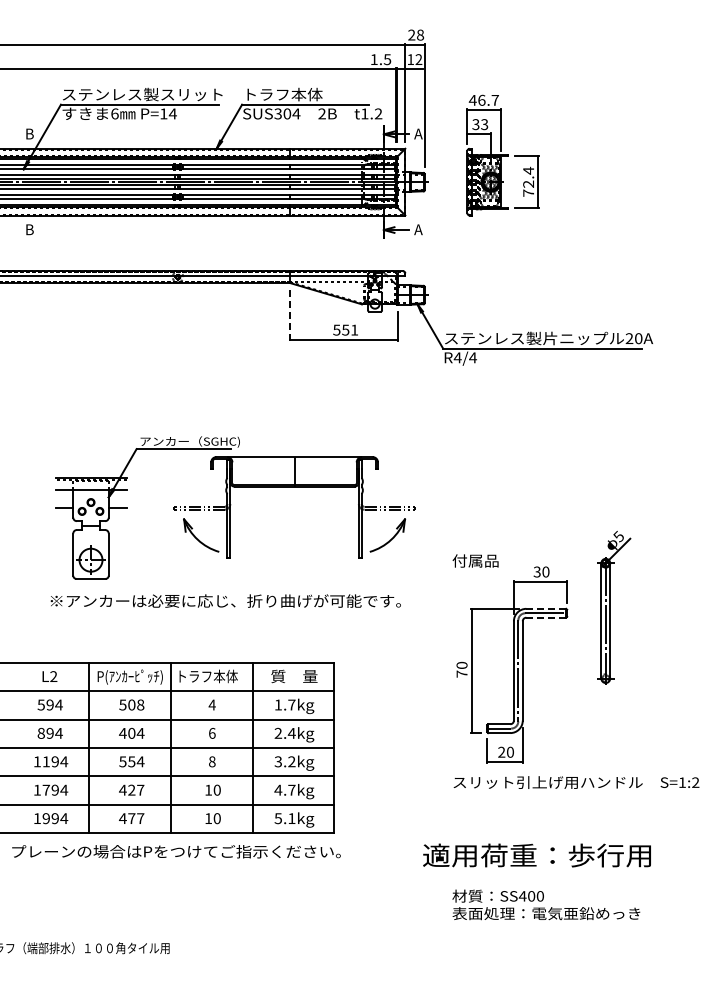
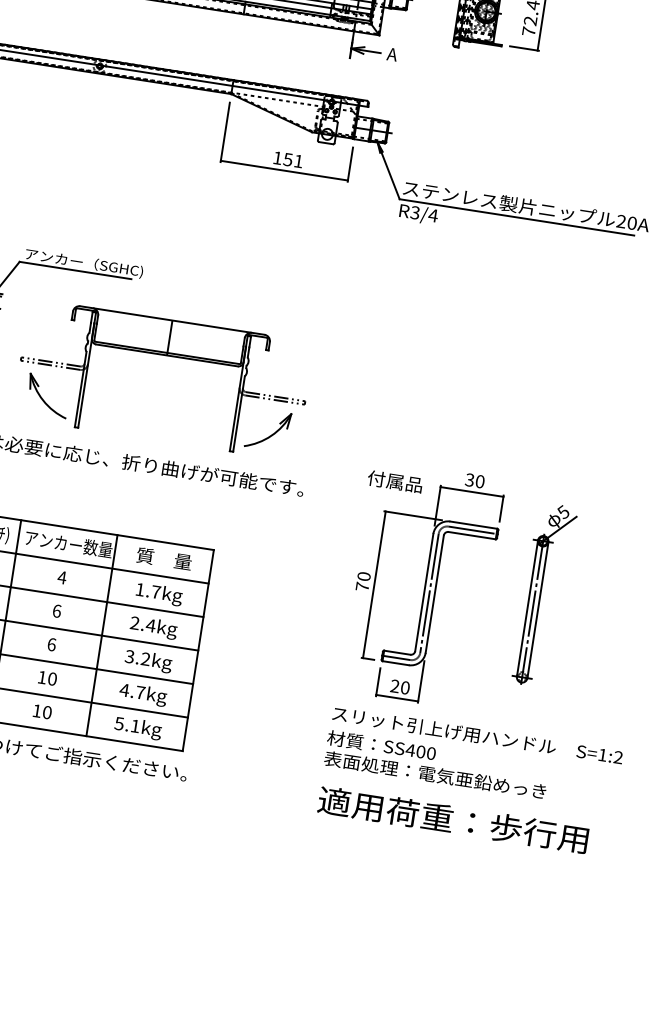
line: (290, 315) -> (225, 132), dashed -> solid
text: (336, 329) -> (277, 157), 551 -> 151
text: (457, 357) -> (415, 212), R4/4 -> R3/4
part: (294, 487) -> (166, 356), moved
text: (475, 560) -> (395, 481), moved
part: (614, 607) -> (545, 595), moved
line: (546, 608) -> (474, 524), dashed -> solid
line: (546, 617) -> (472, 535), dashed -> solid
text: (213, 676) -> (68, 544), トラフ本体 -> アンカー数量
text: (212, 761) -> (52, 644), 8 -> 6
text: (536, 855) -> (452, 819), moved
text: (546, 904) -> (437, 764), moved

